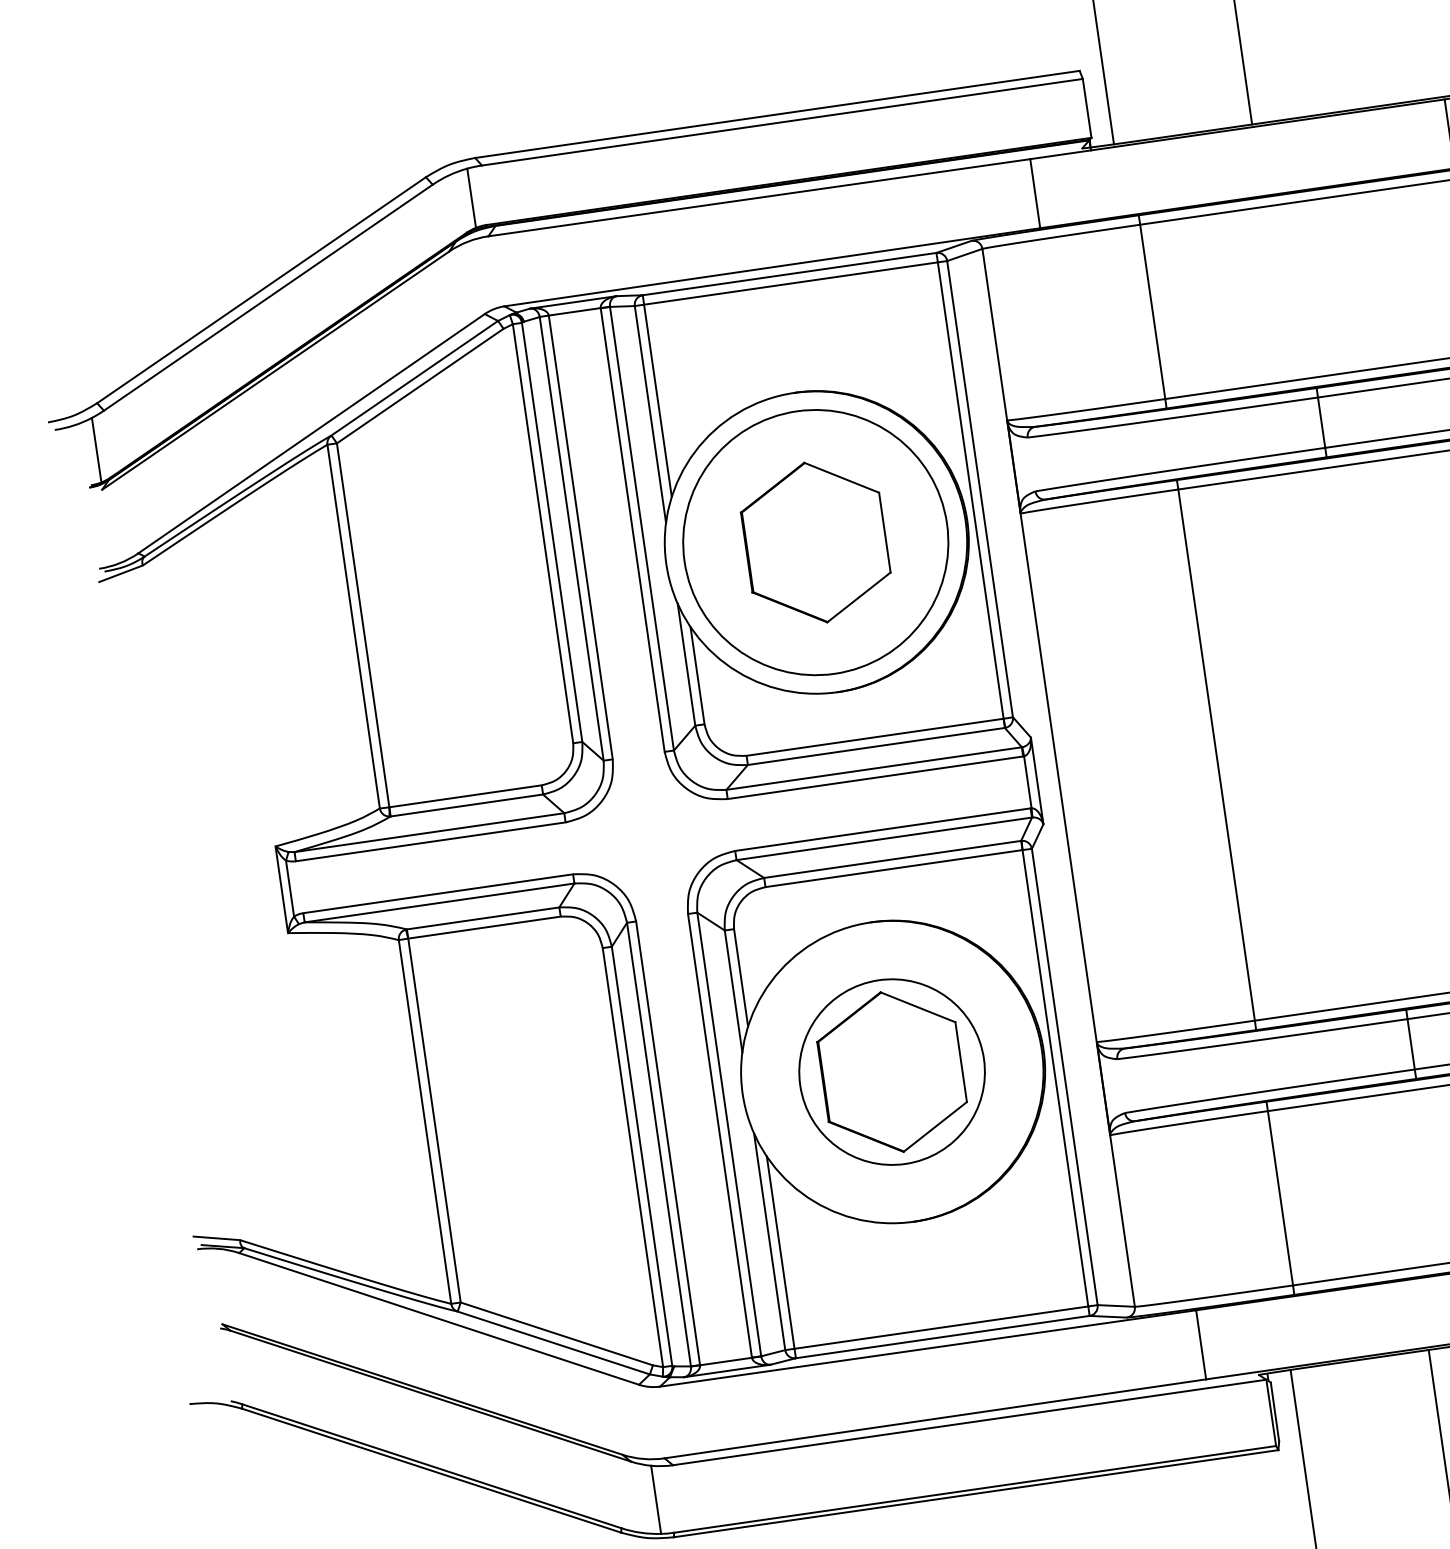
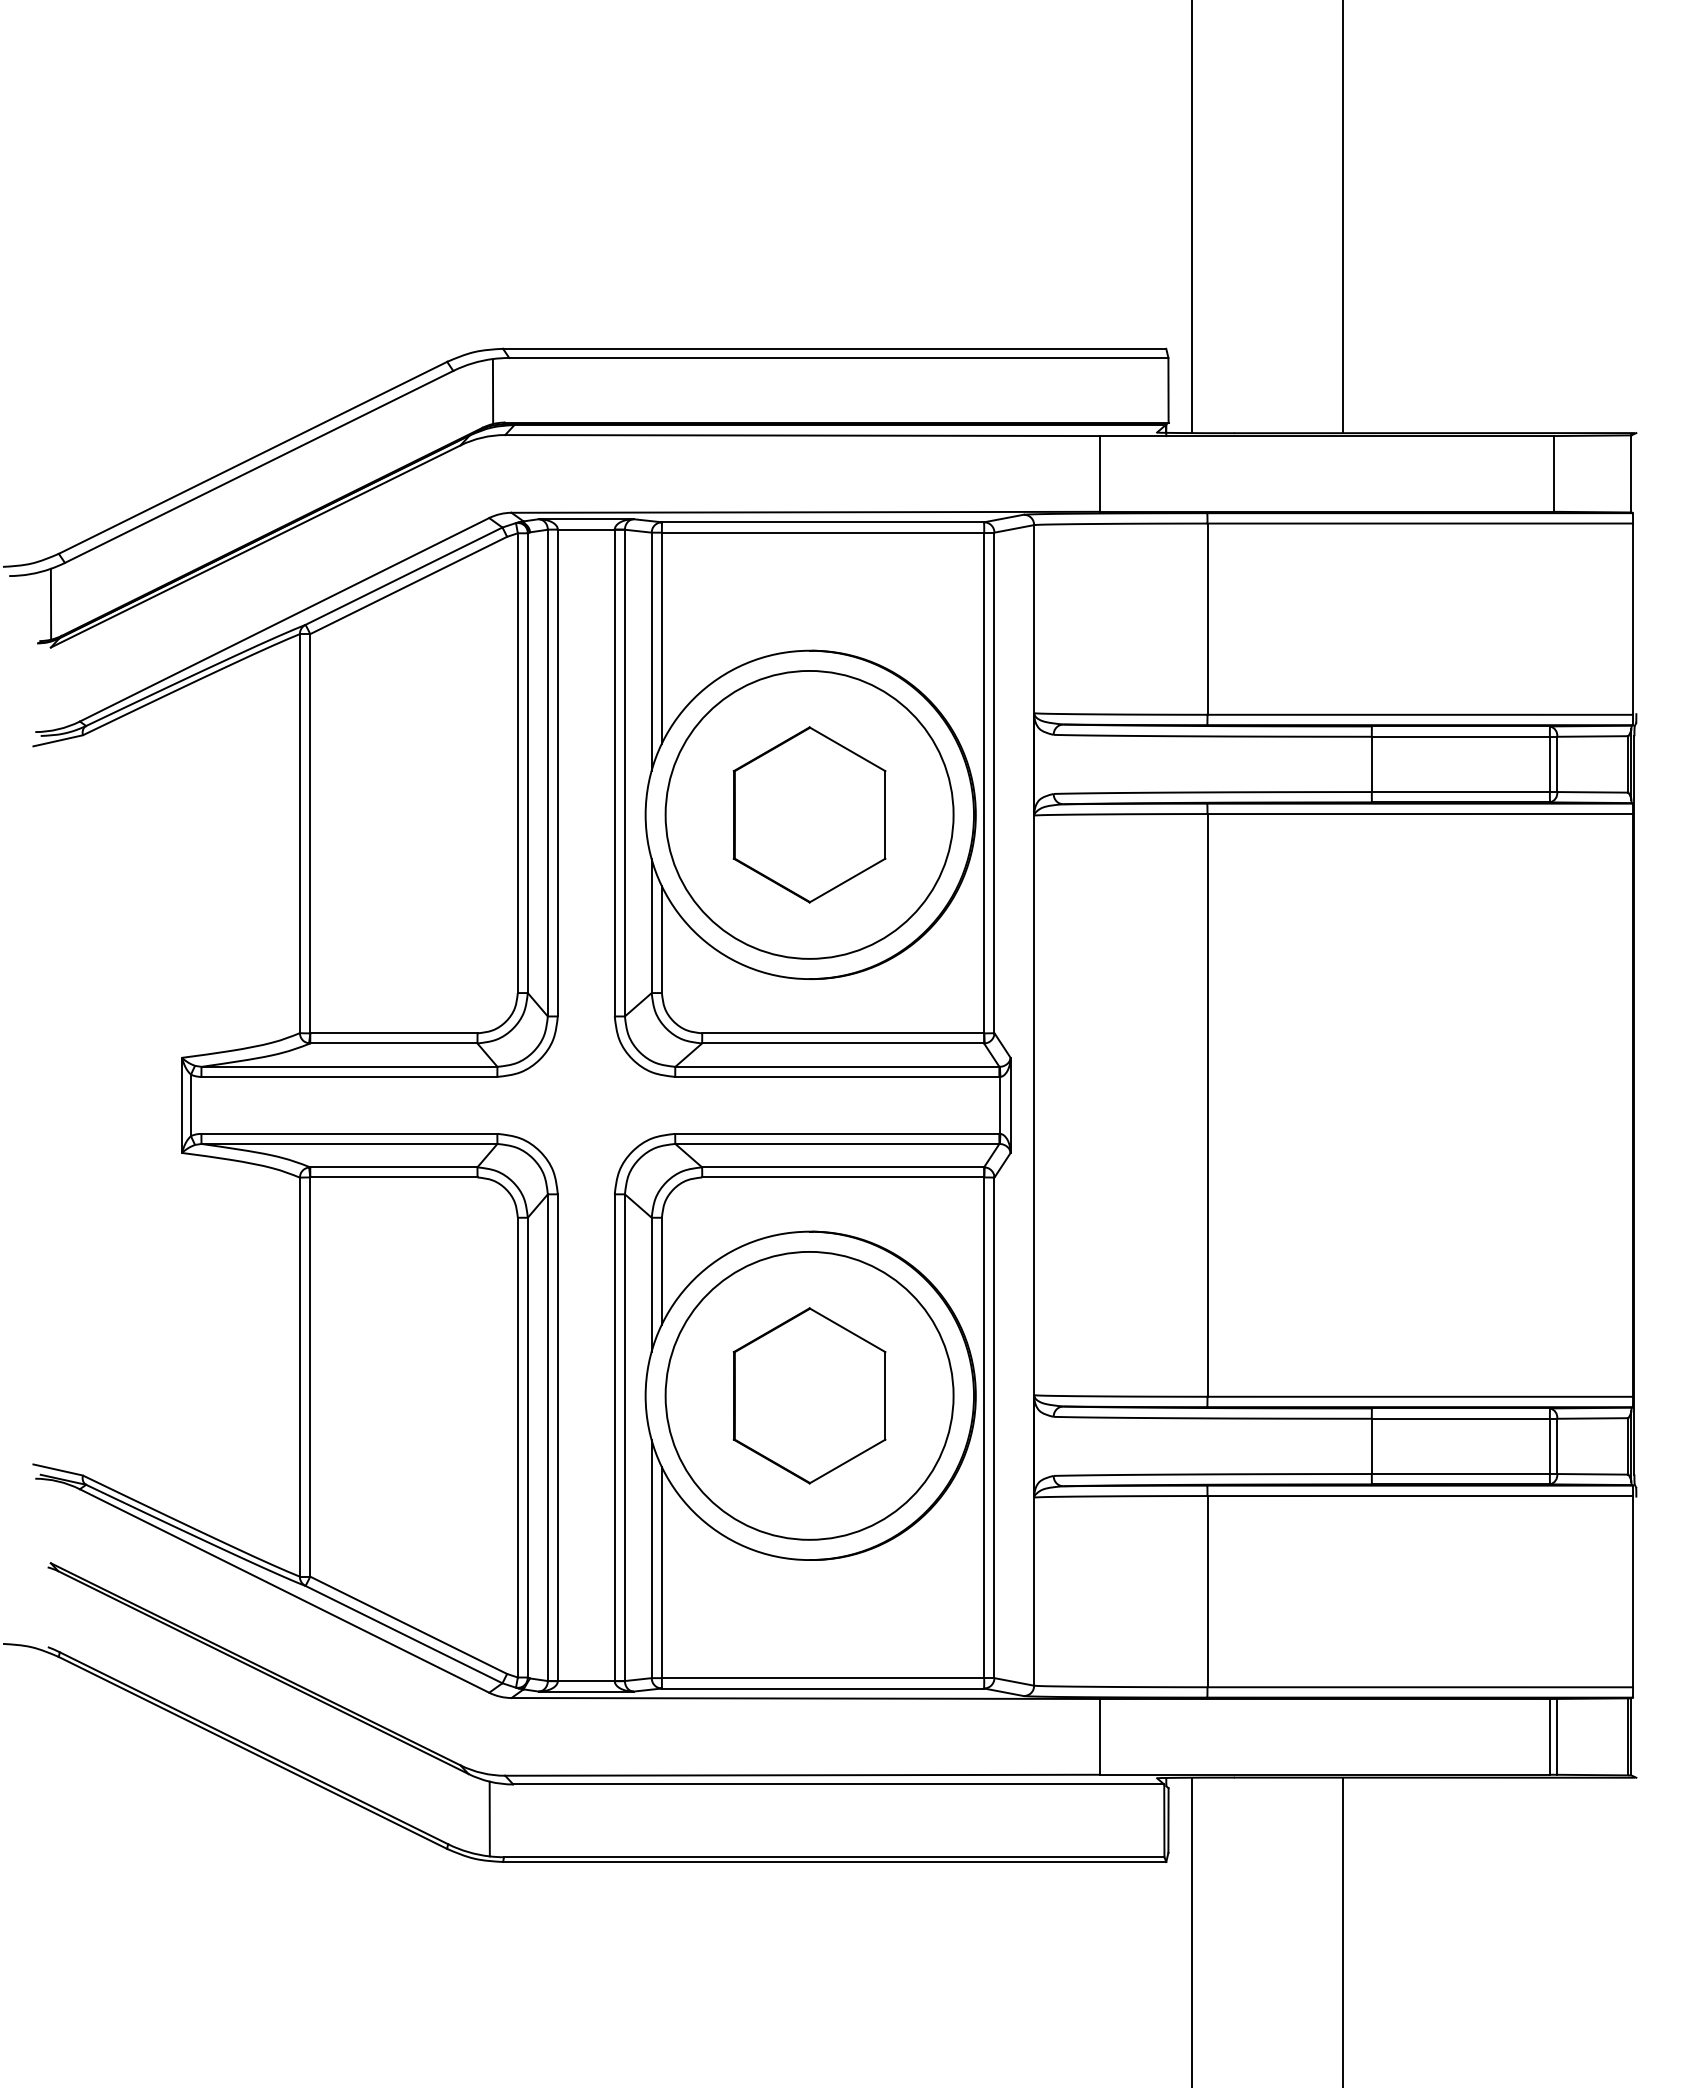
circle: (891, 1071) -> (809, 1395), size x1.43

